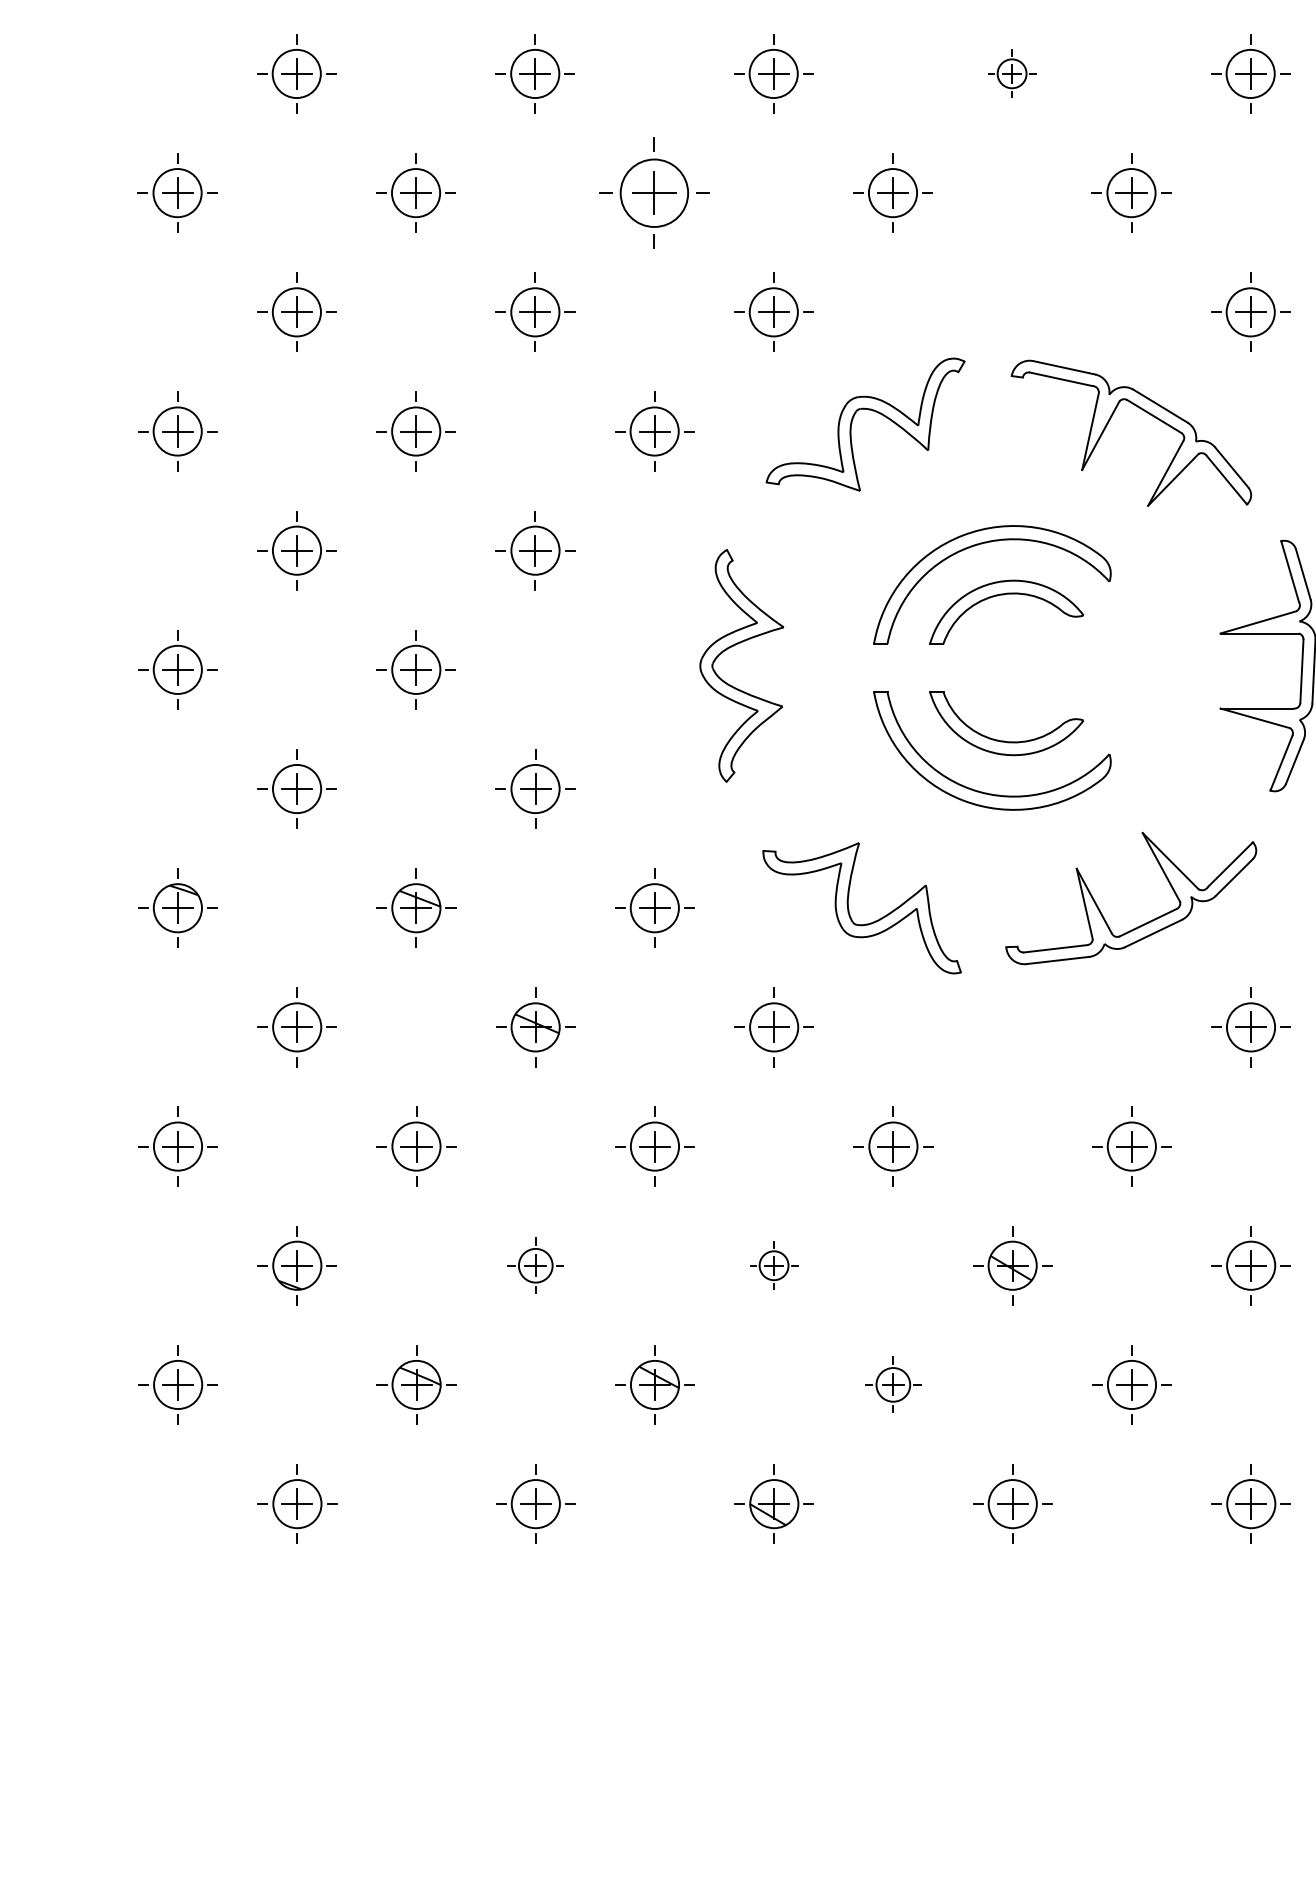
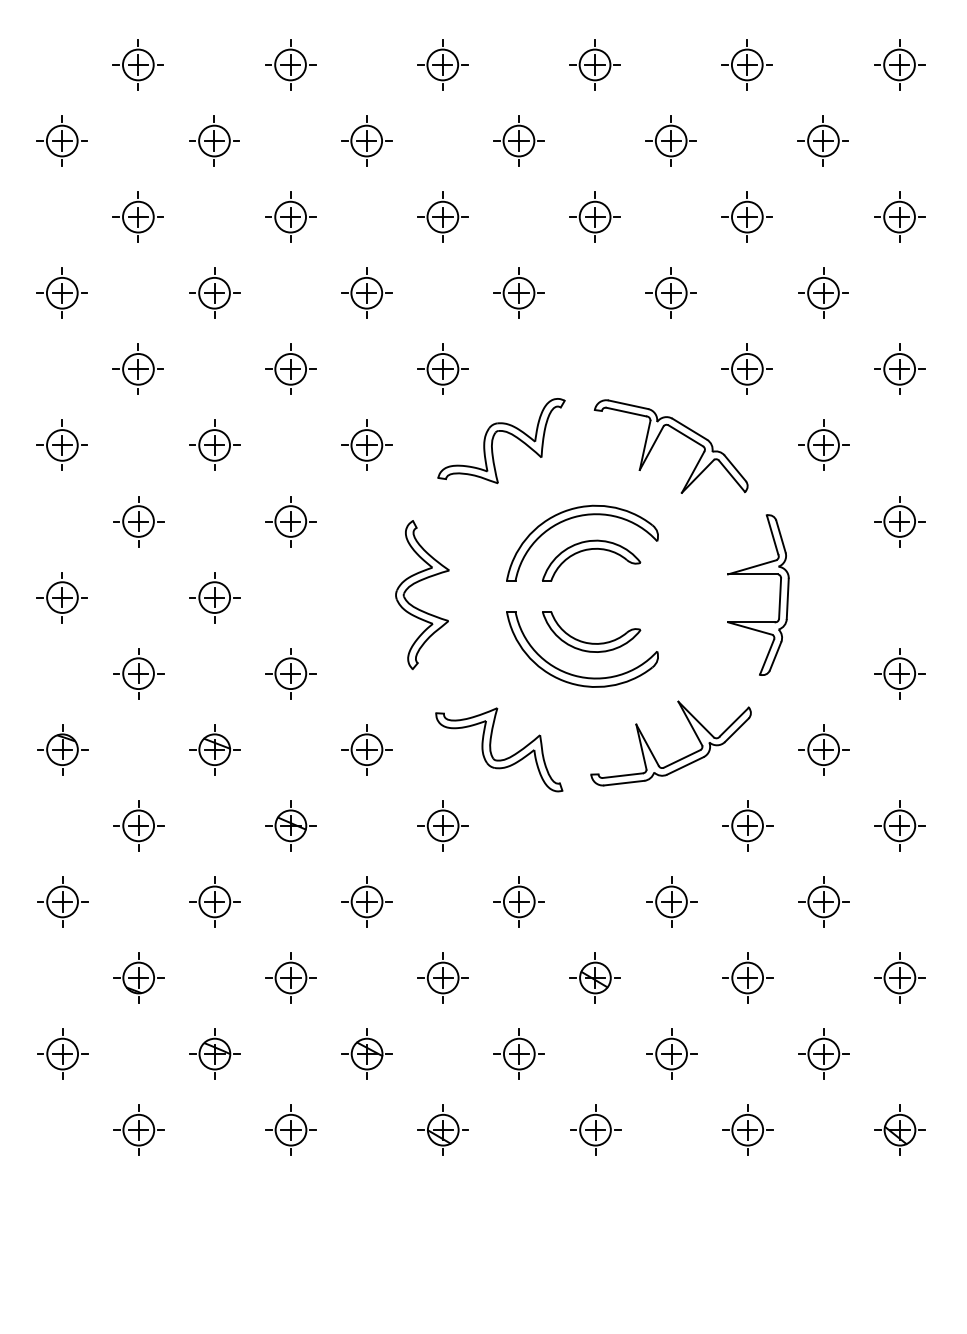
part: (1011, 72) -> (594, 216), size x1.67
part: (654, 191) -> (366, 292), size x0.71
part: (535, 1264) -> (290, 977), size x1.43
part: (773, 1264) -> (442, 977), size x1.67
part: (892, 1383) -> (518, 1053), size x1.43

